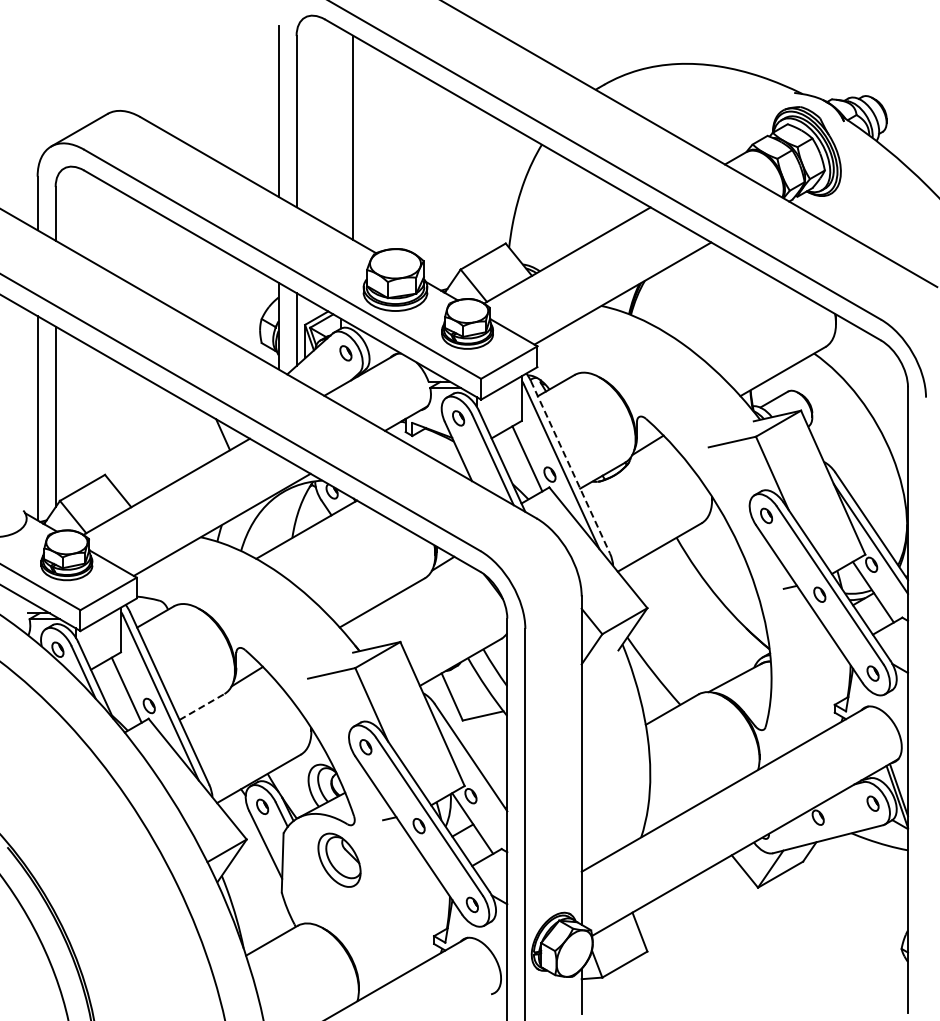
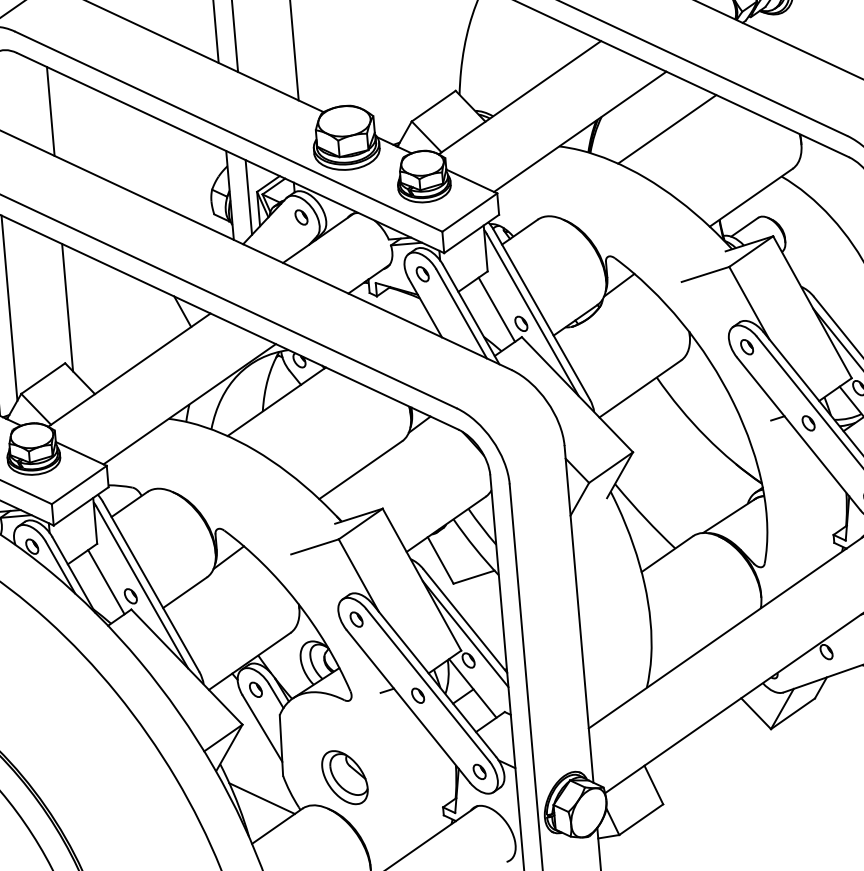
line: (112, 229) -> (51, 111), added
line: (706, 298) -> (666, 129), added
line: (112, 421) -> (68, 307), added
line: (570, 467) -> (541, 314), dashed -> solid
line: (202, 706) -> (185, 592), dashed -> solid
line: (470, 770) -> (465, 634), added
part: (339, 859) -> (344, 776), moved
line: (259, 912) -> (262, 798), added

